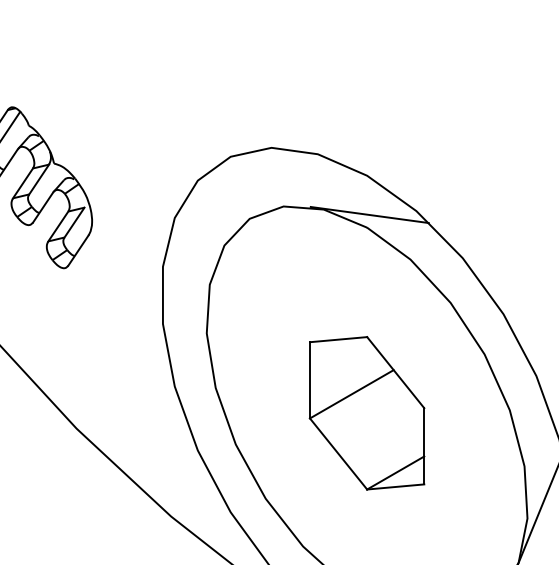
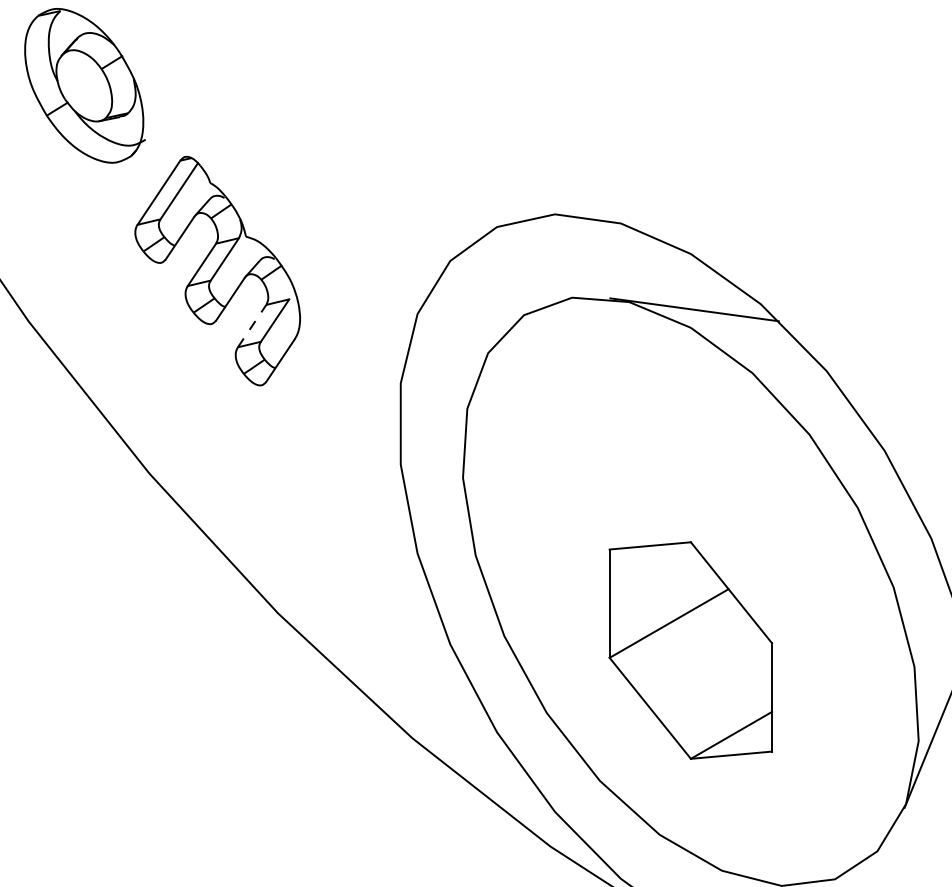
line: (58, 226) -> (252, 325), solid -> dashed
part: (366, 413) -> (690, 650), moved

